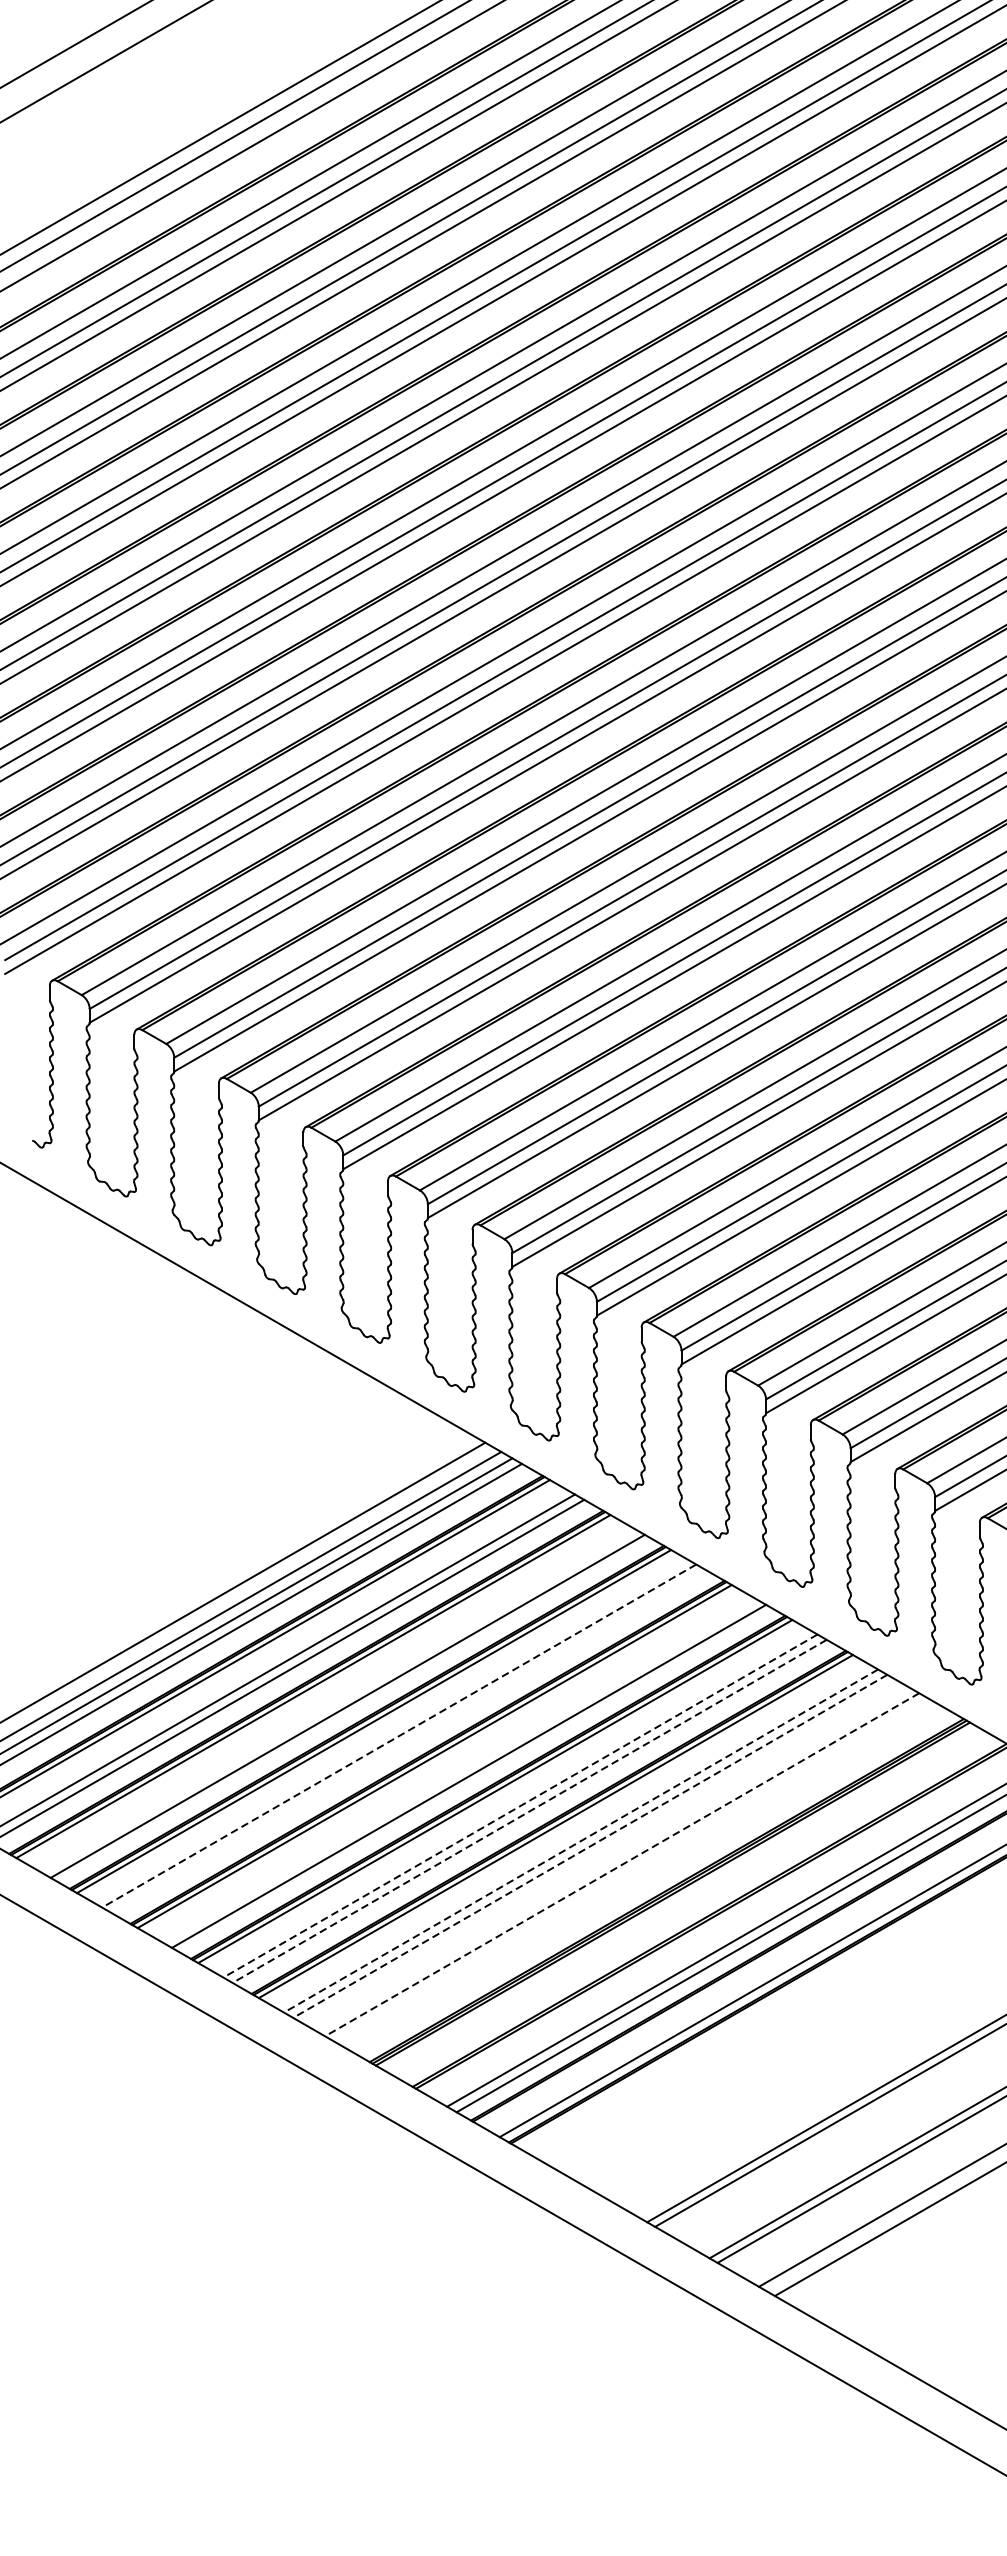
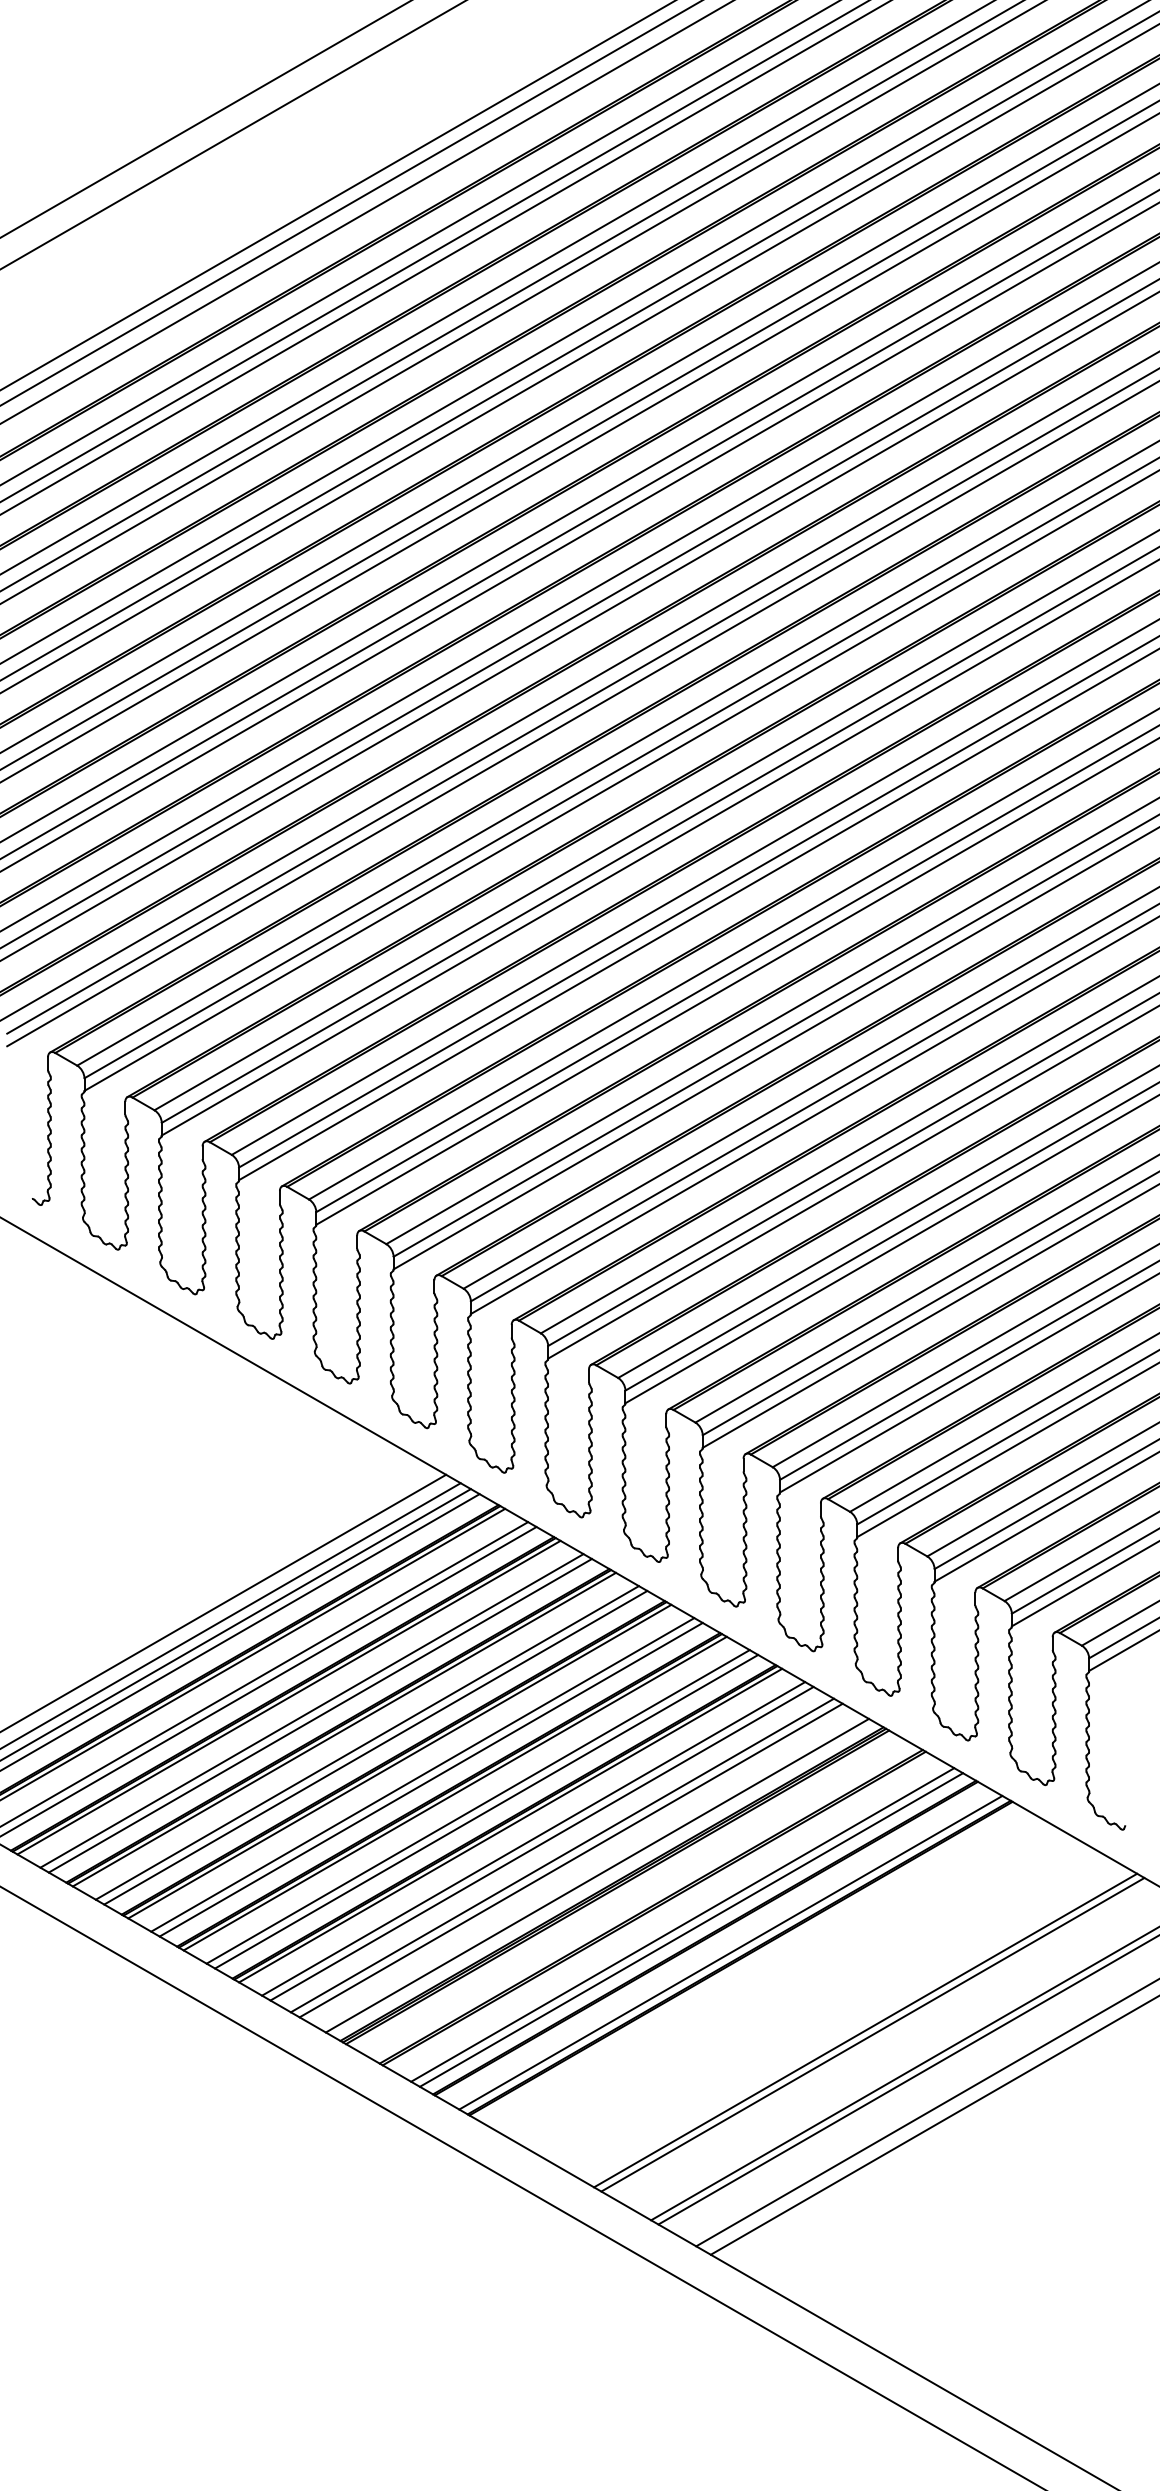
line: (338, 1700) -> (311, 1710), added
line: (399, 1735) -> (367, 1742), dashed -> solid
line: (408, 1741) -> (375, 1747), added
line: (459, 1770) -> (422, 1774), added
line: (520, 1805) -> (478, 1806), dashed -> solid
line: (529, 1811) -> (486, 1811), dashed -> solid
line: (580, 1840) -> (533, 1838), dashed -> solid
line: (590, 1846) -> (542, 1843), dashed -> solid
line: (612, 1859) -> (562, 1855), added
line: (622, 1864) -> (571, 1860), dashed -> solid
line: (649, 1881) -> (596, 1875), added

